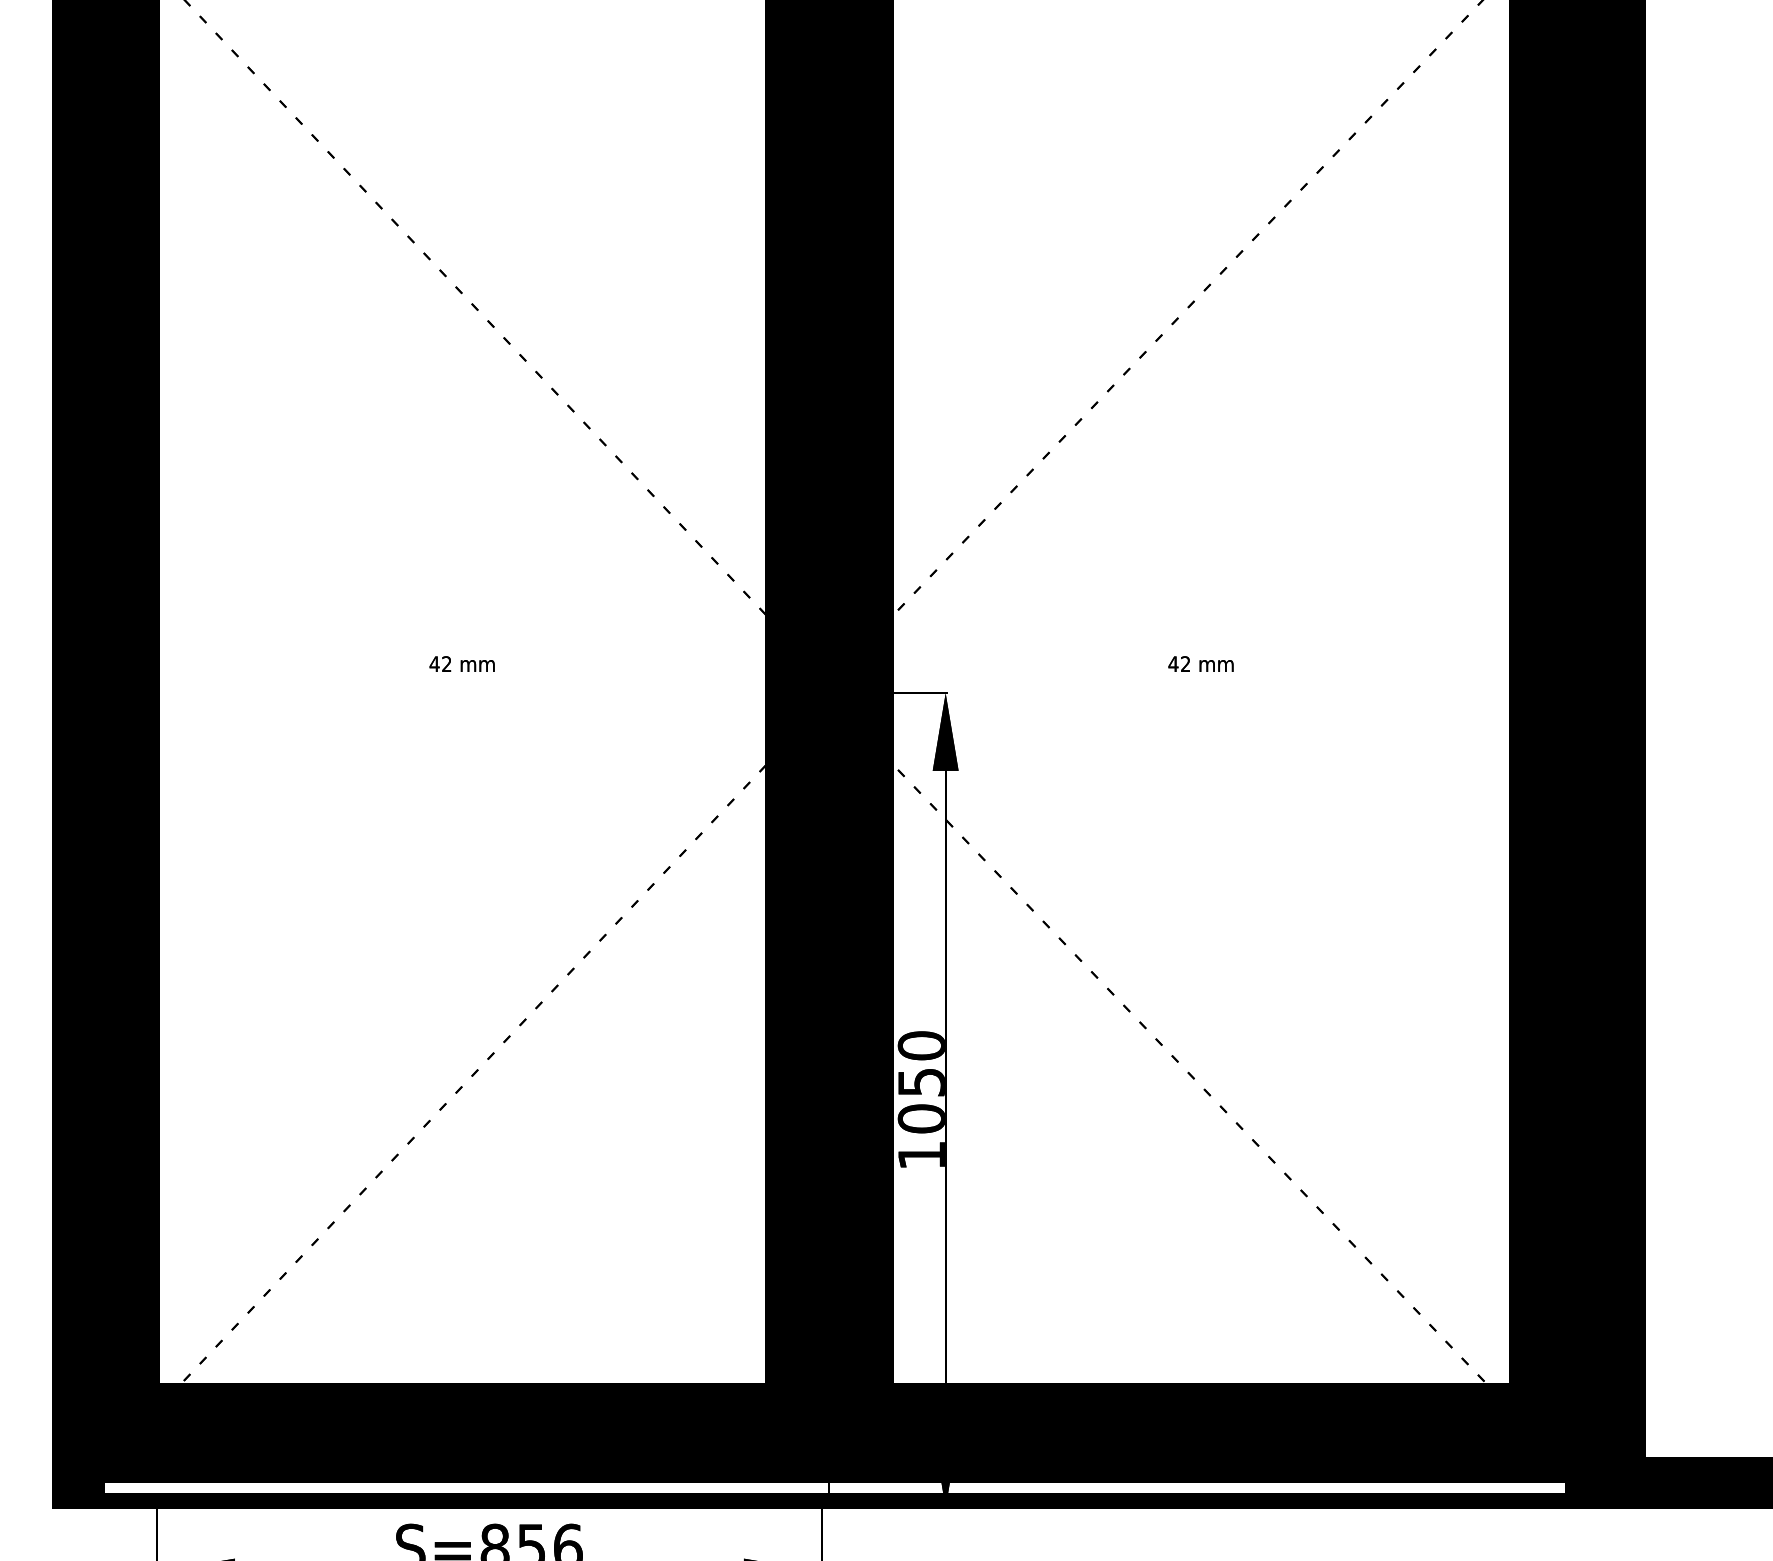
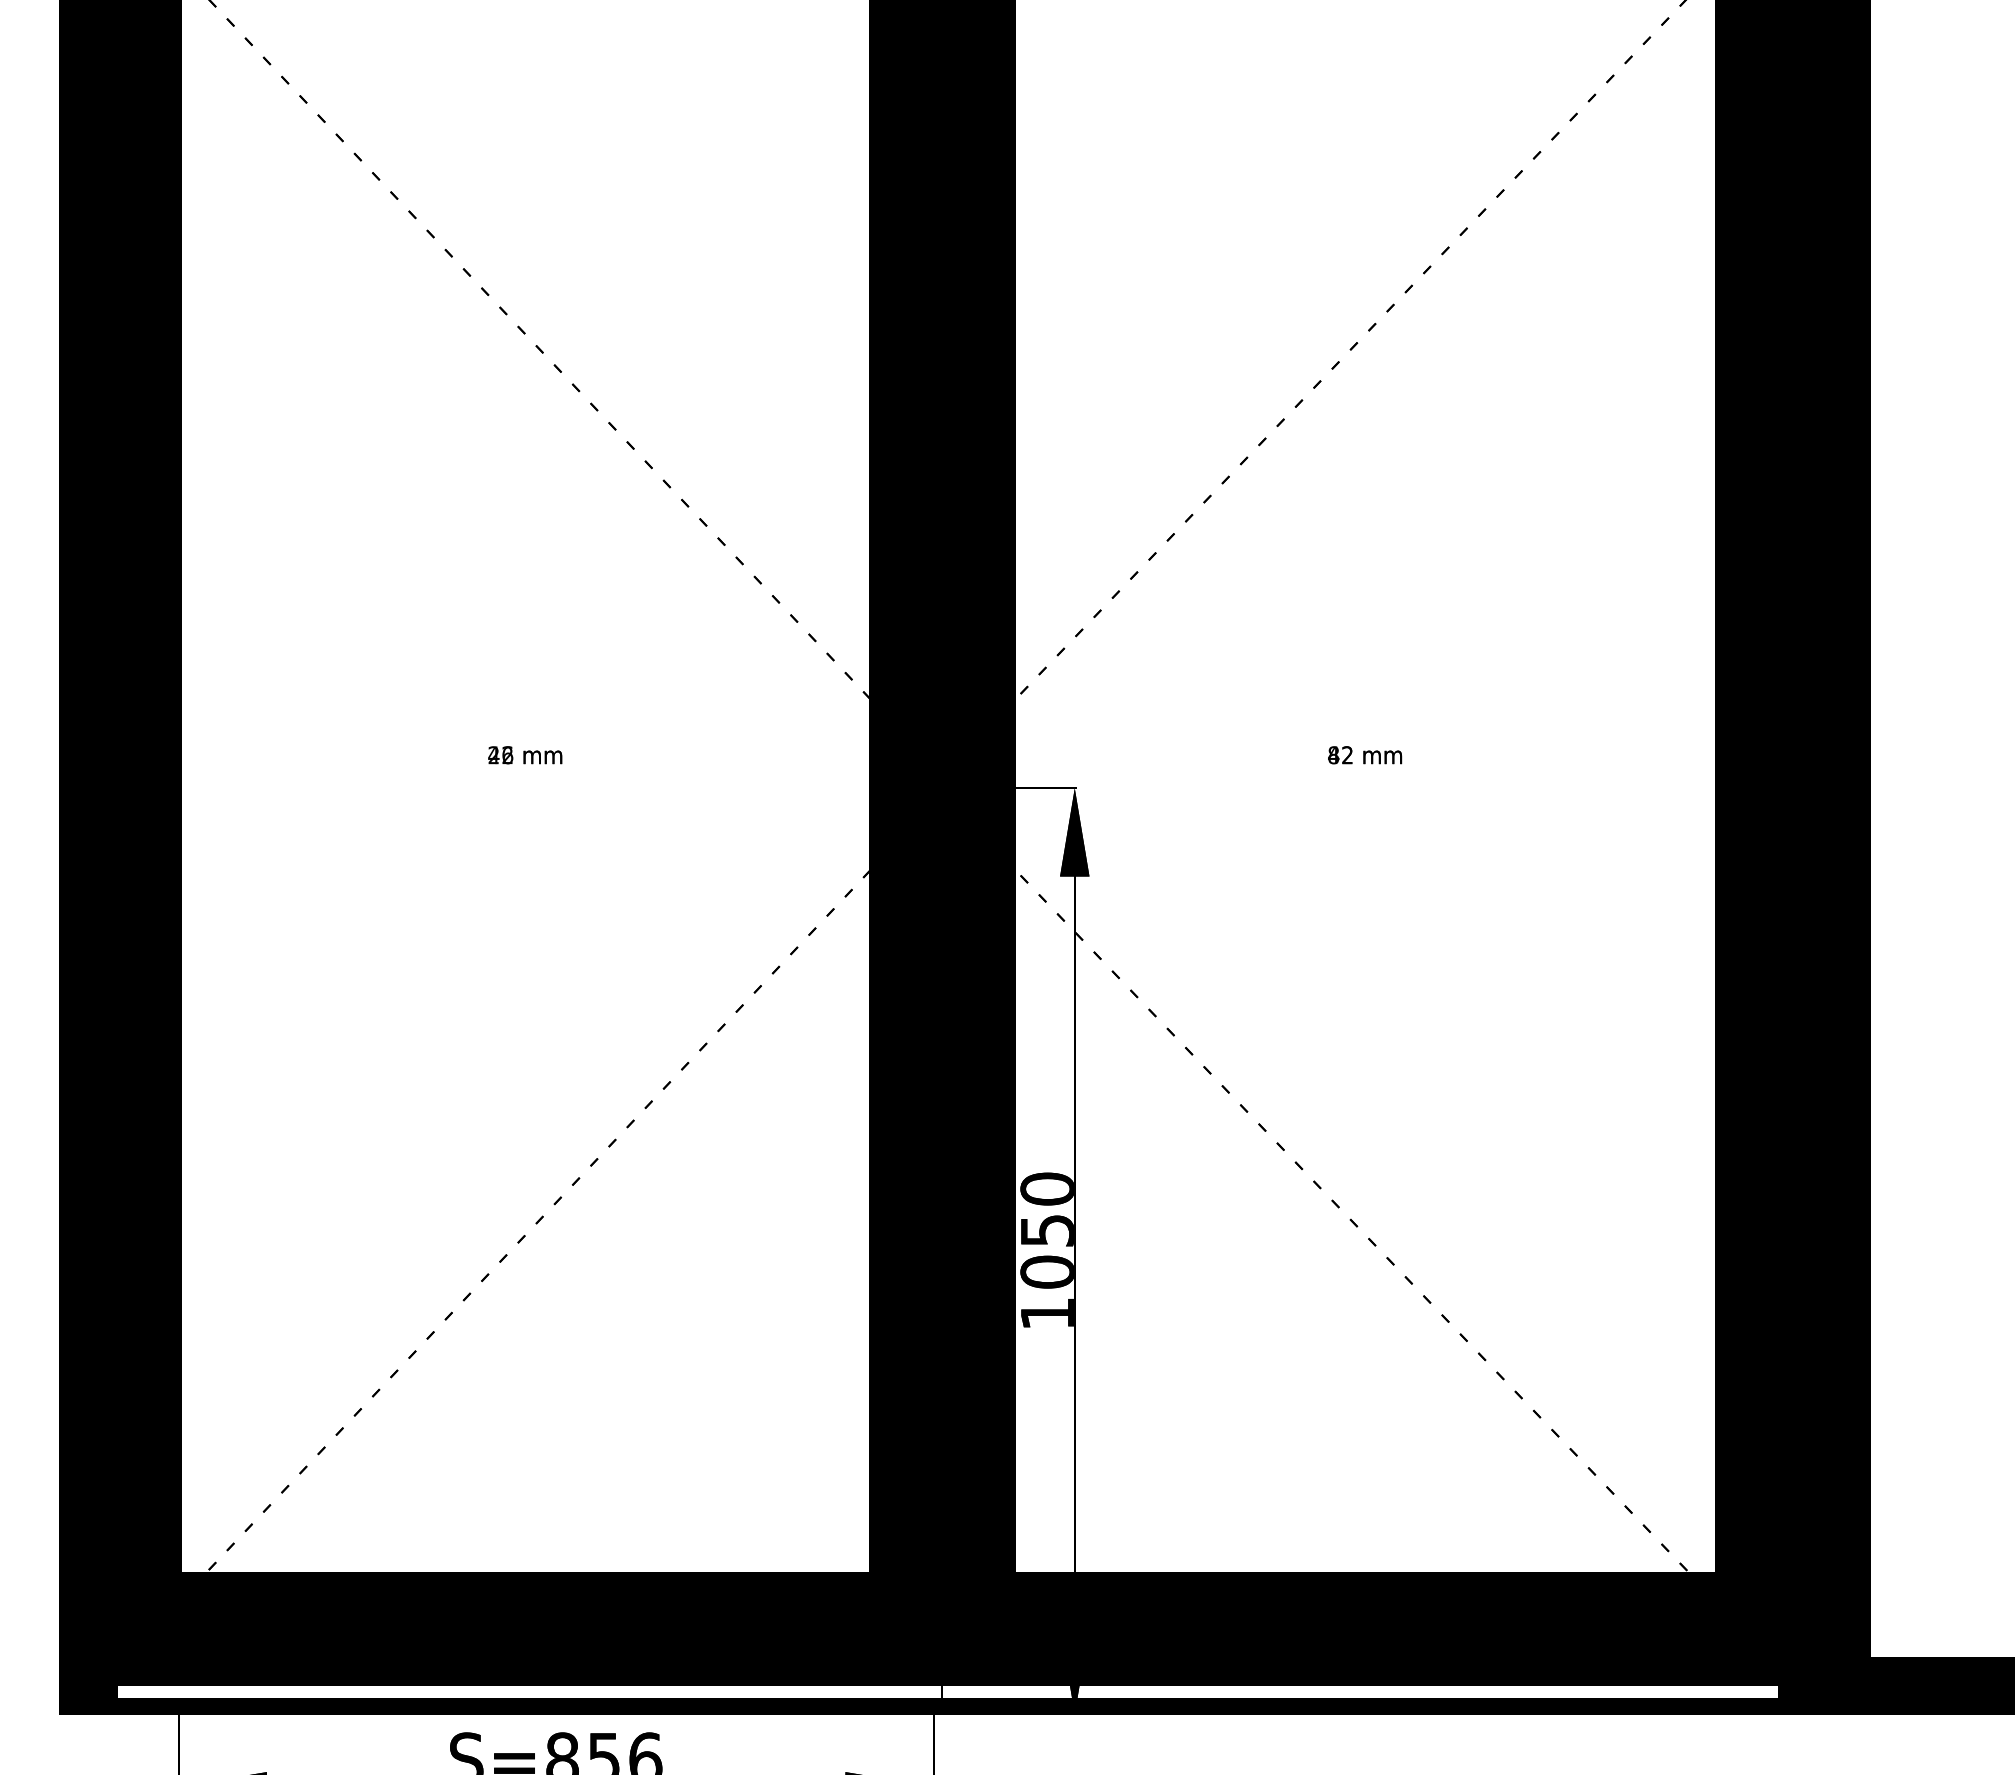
text: (440, 664) -> (500, 755), 42 -> 26
text: (1173, 664) -> (1333, 755), 42 -> 82

